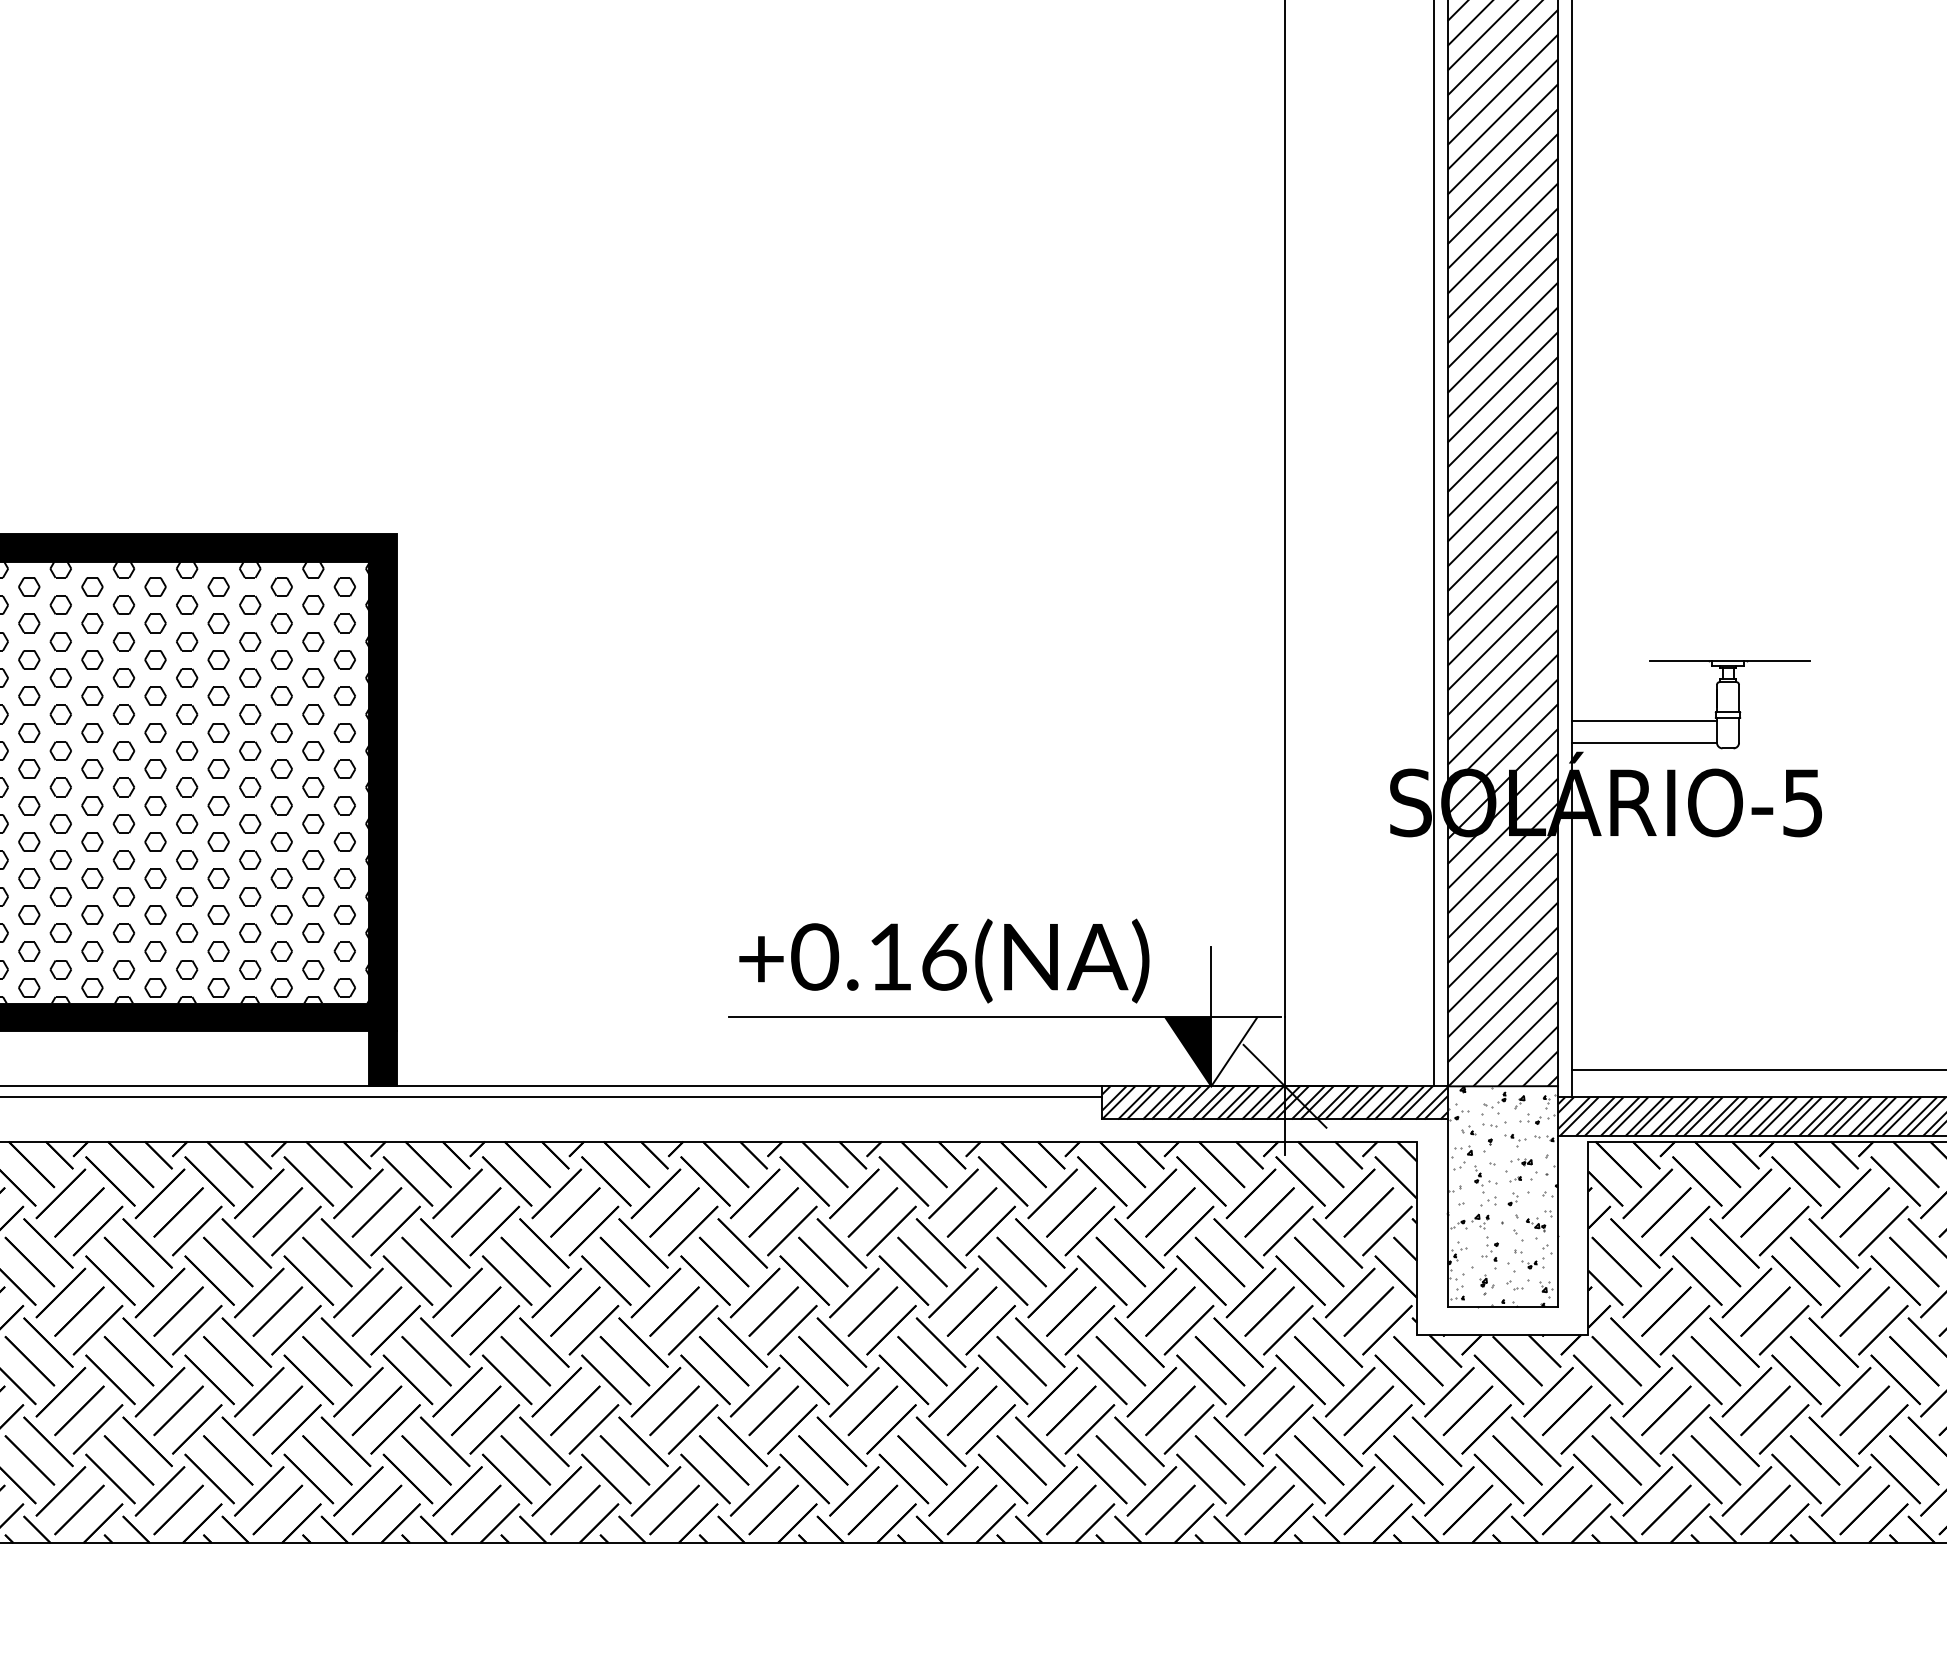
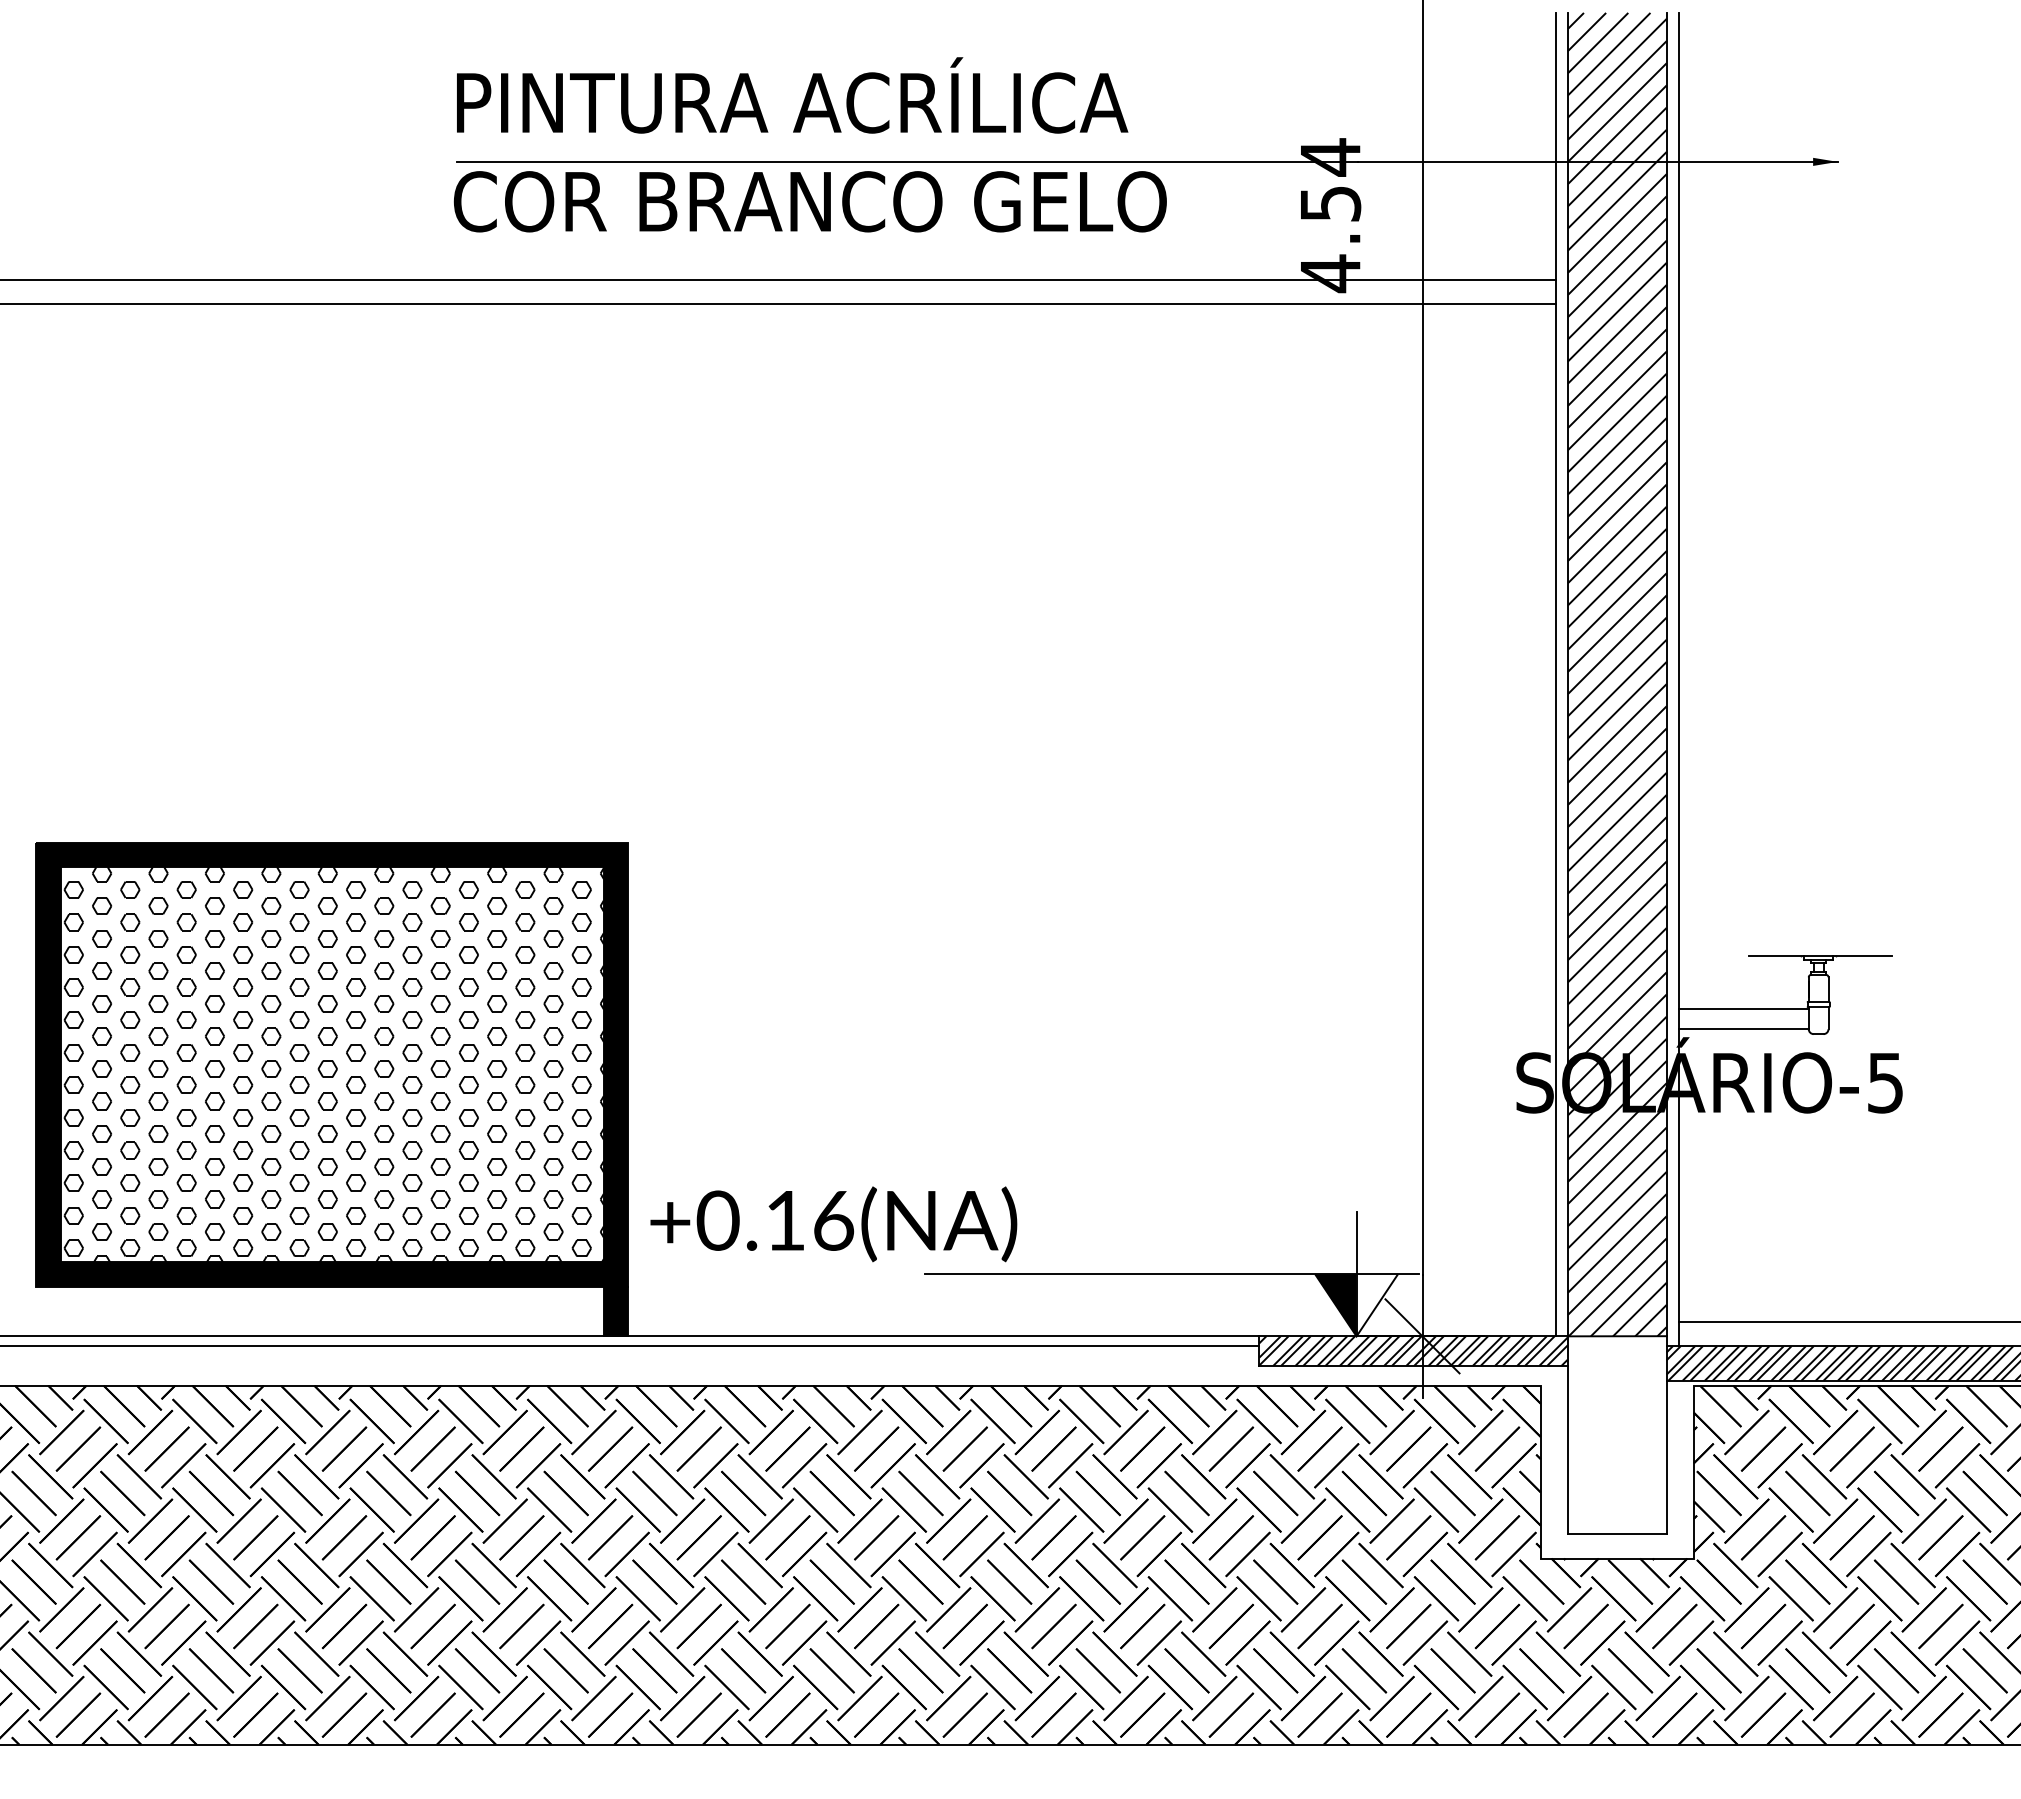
text: (943, 961) -> (833, 1224), moved
hatch: (1501, 1196) -> (1616, 1434), removed

